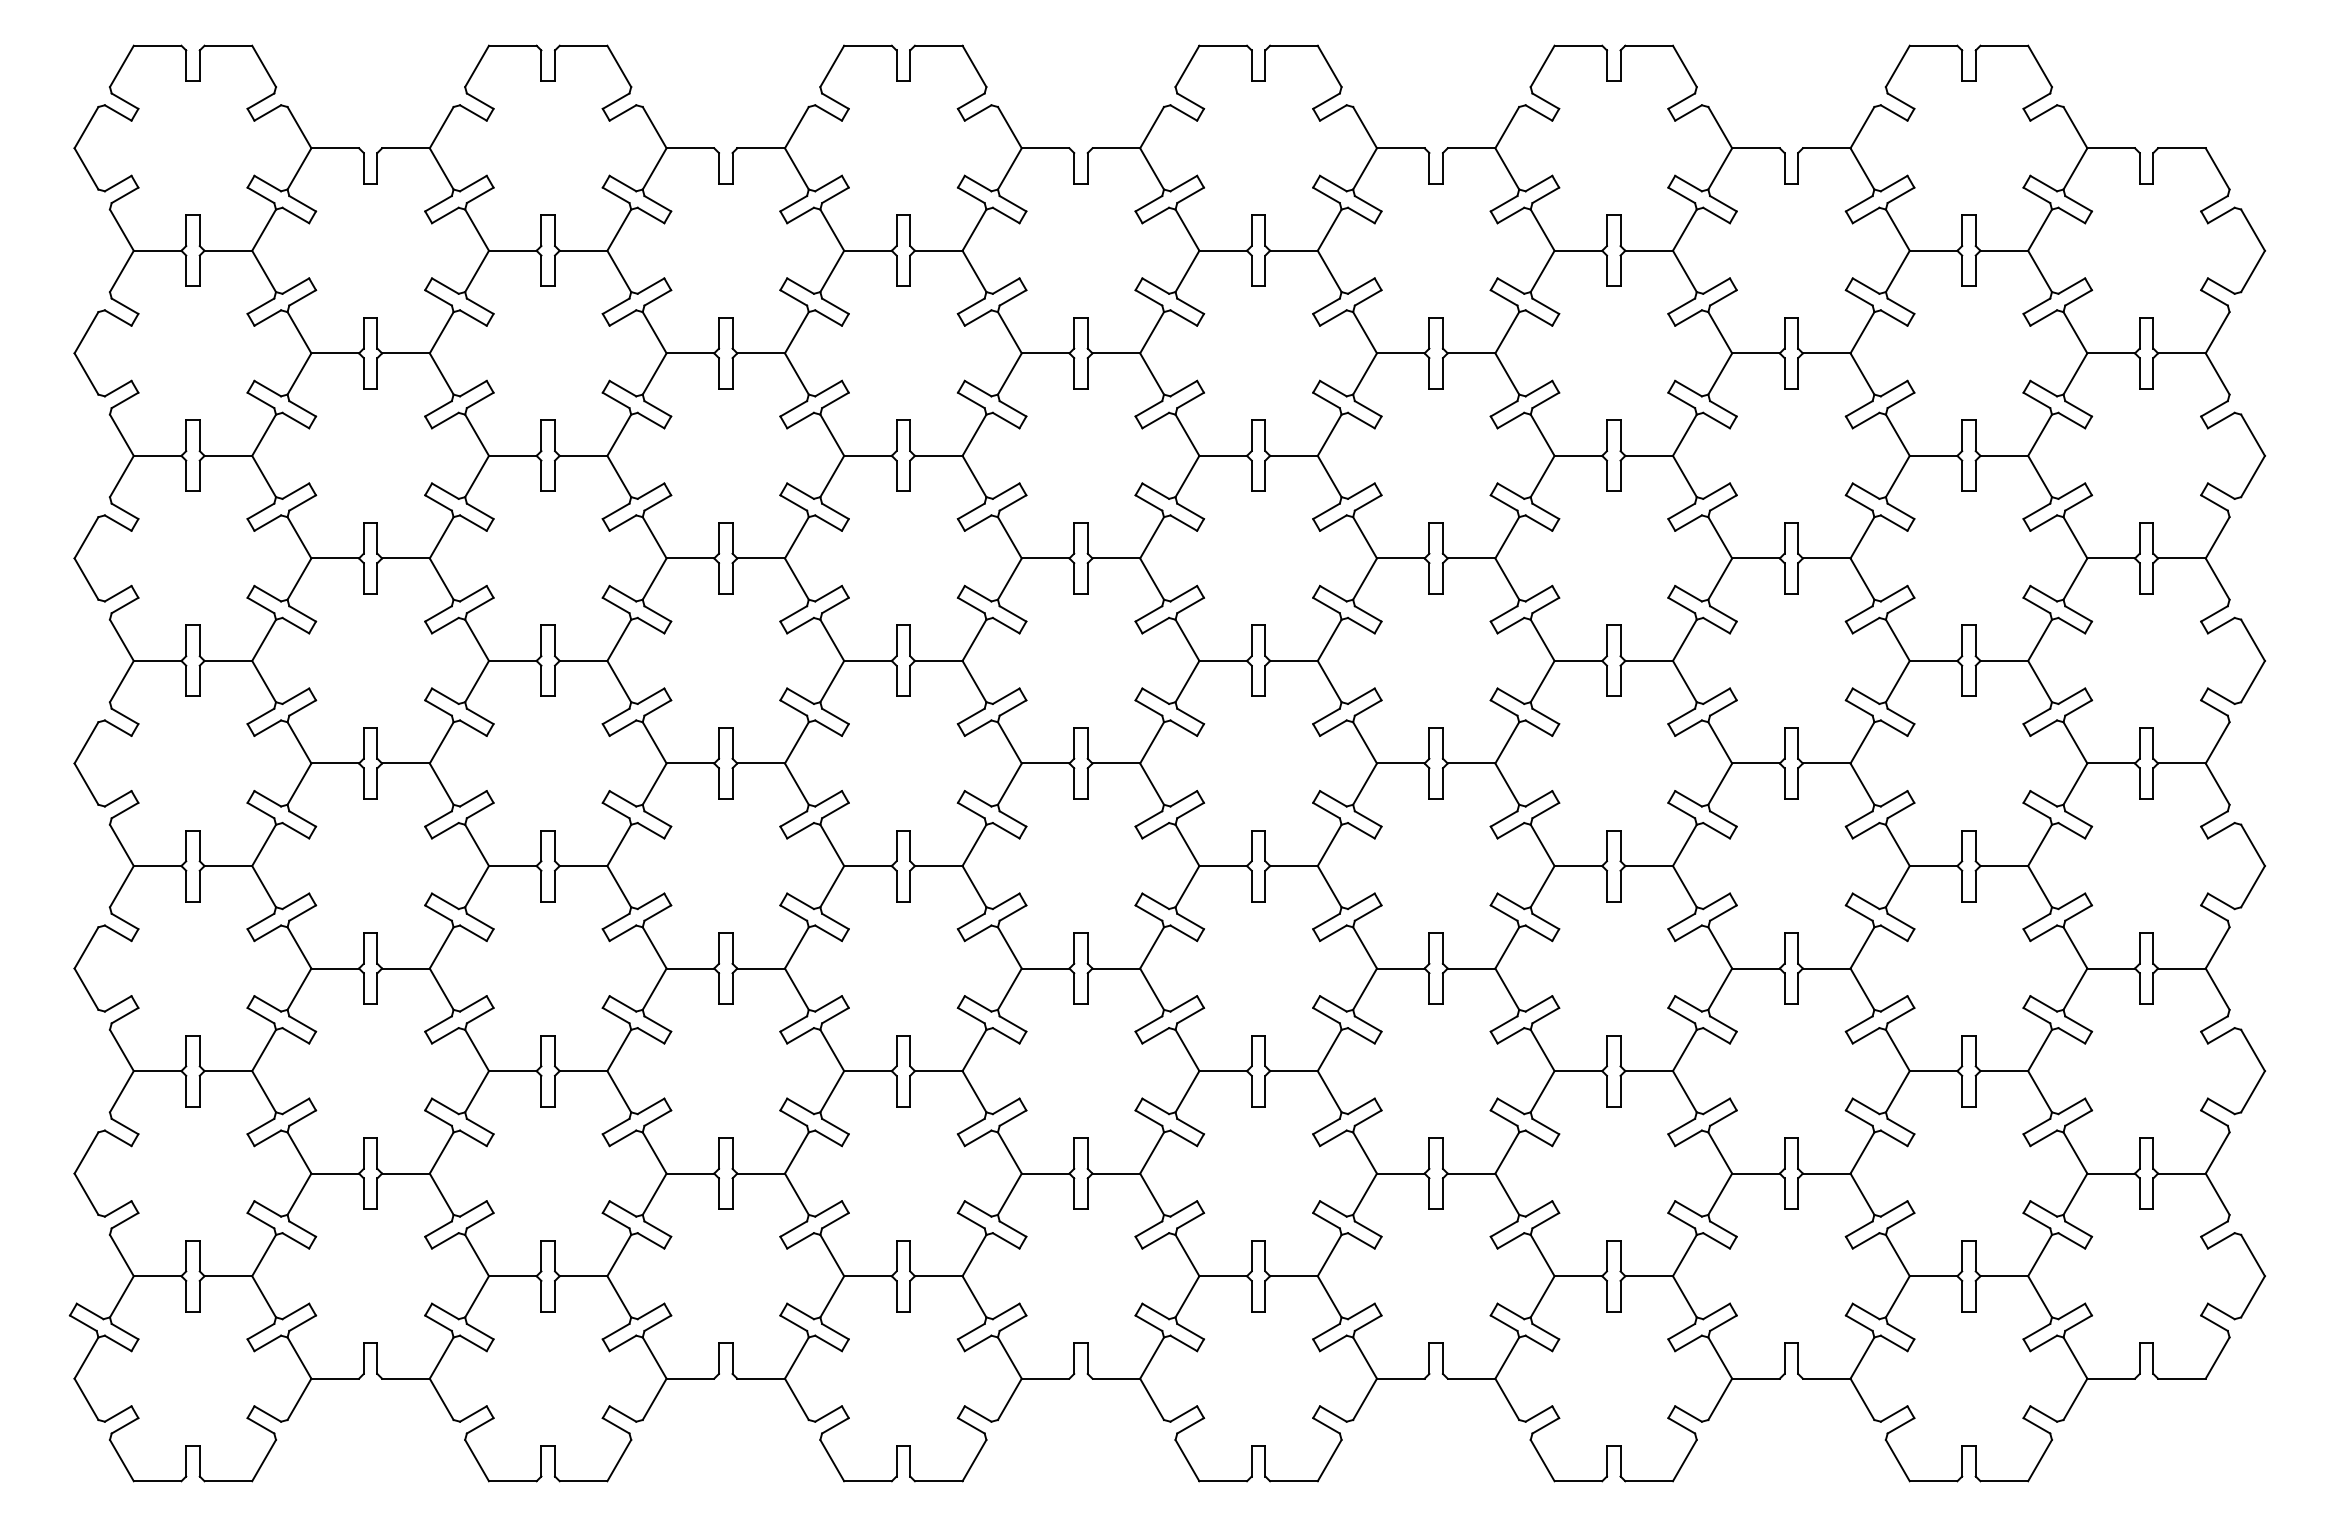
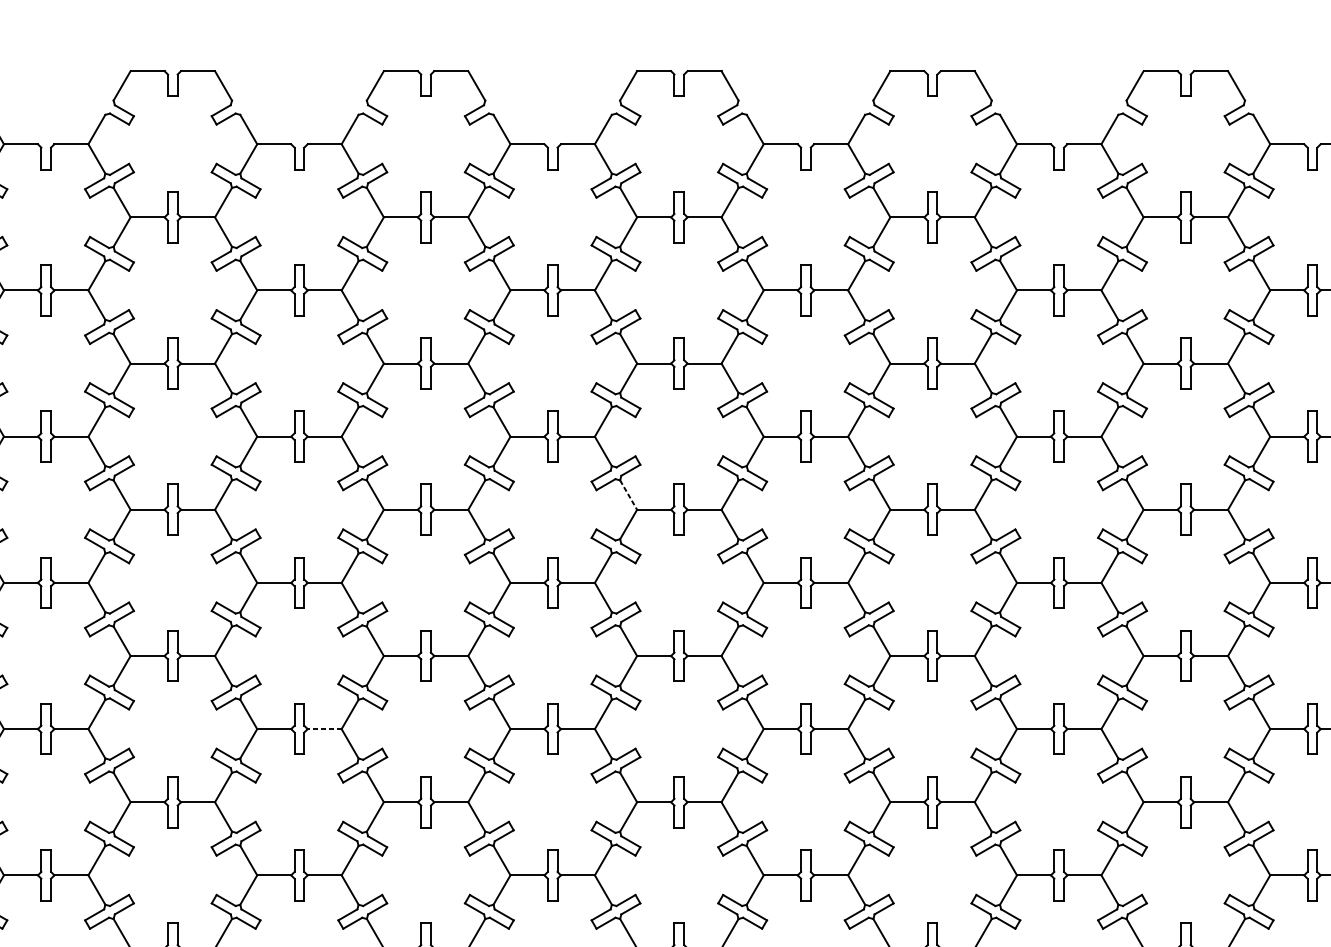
line: (1187, 640) -> (628, 495), solid -> dashed
line: (761, 968) -> (324, 729), solid -> dashed

